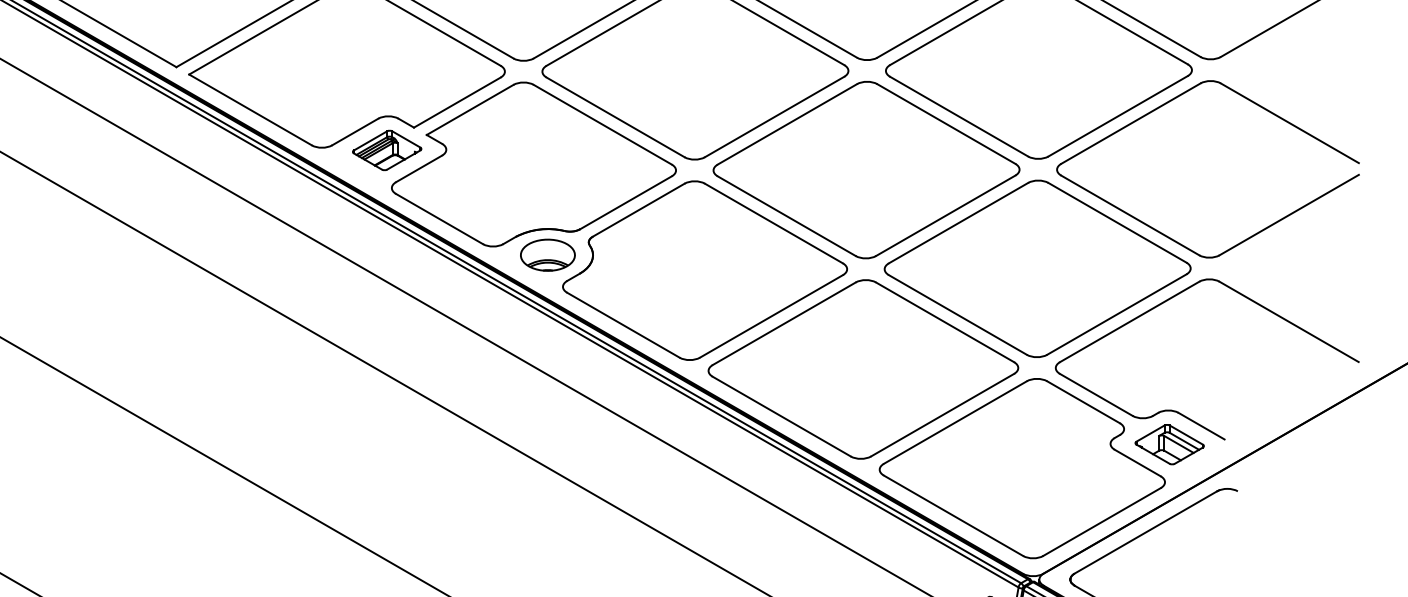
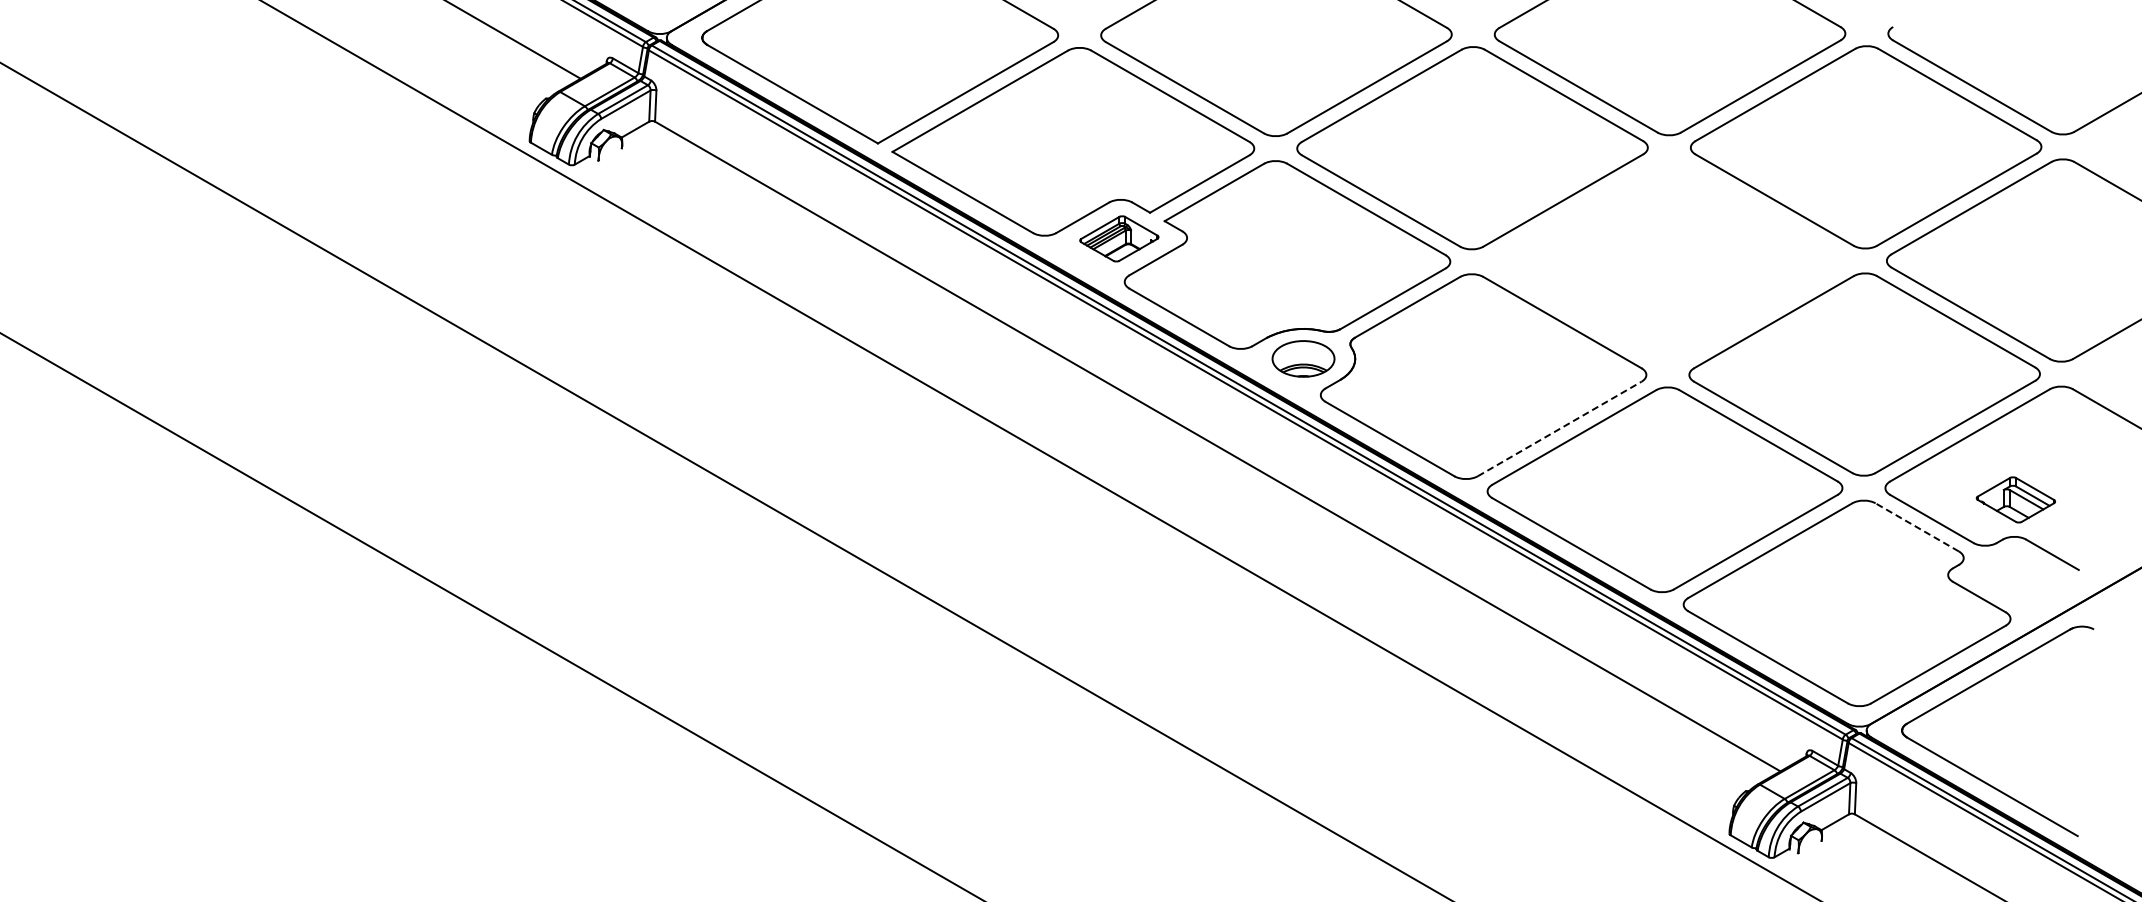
part: (866, 170) -> (1668, 261), removed
line: (771, 316) -> (1559, 429), solid -> dashed
line: (1082, 402) -> (1916, 527), solid -> dashed
part: (1169, 444) -> (2015, 499), moved

